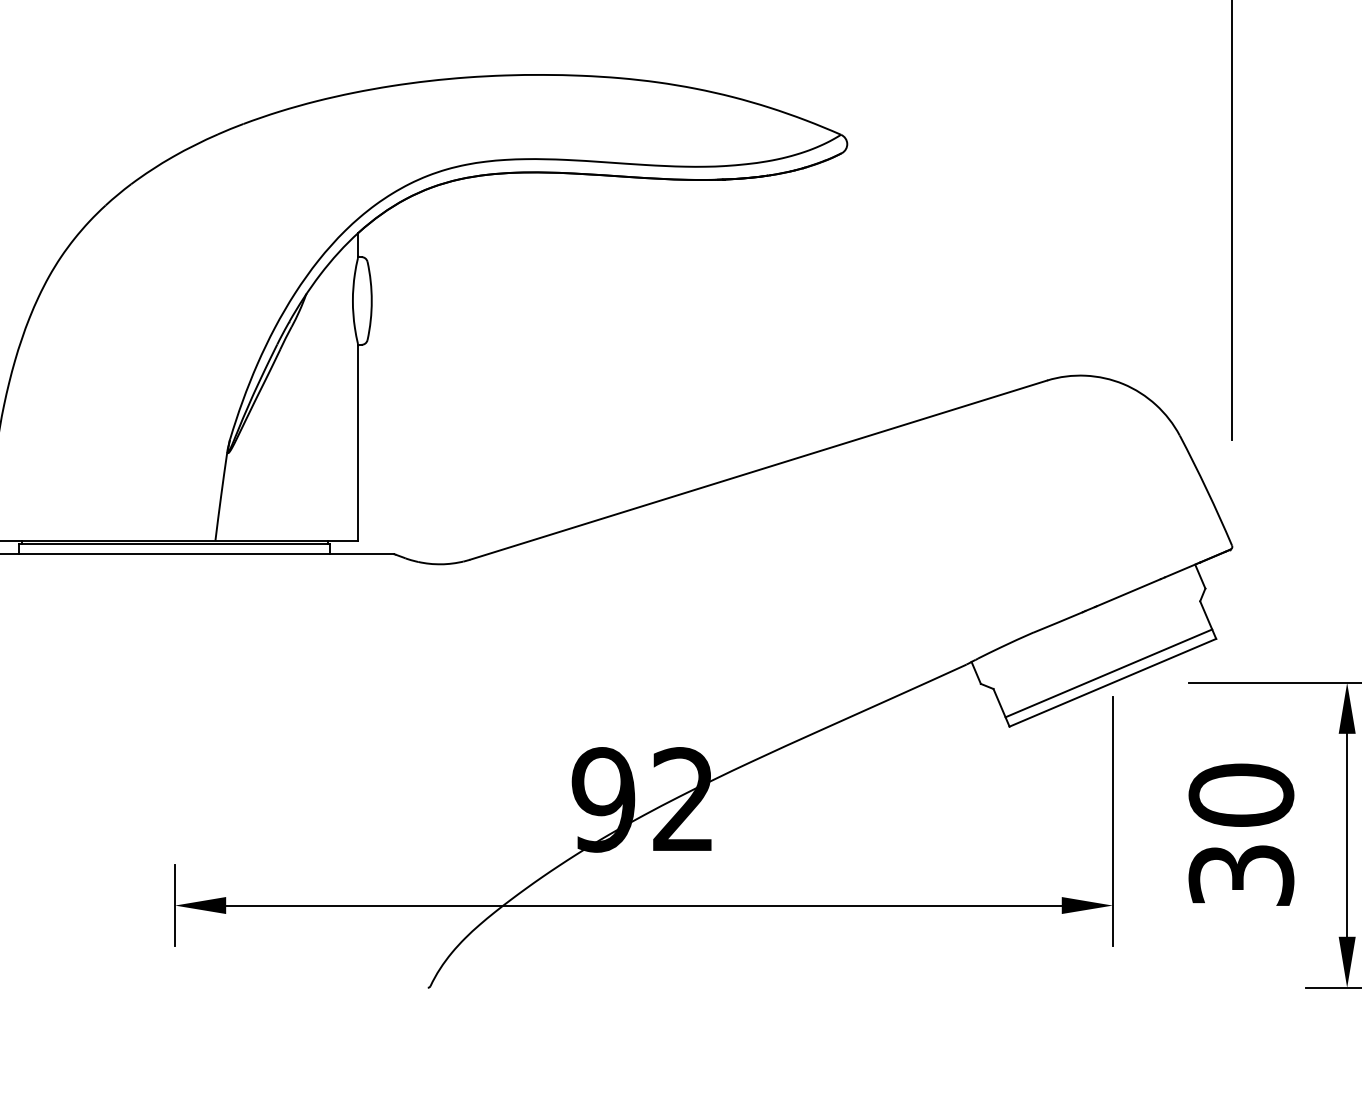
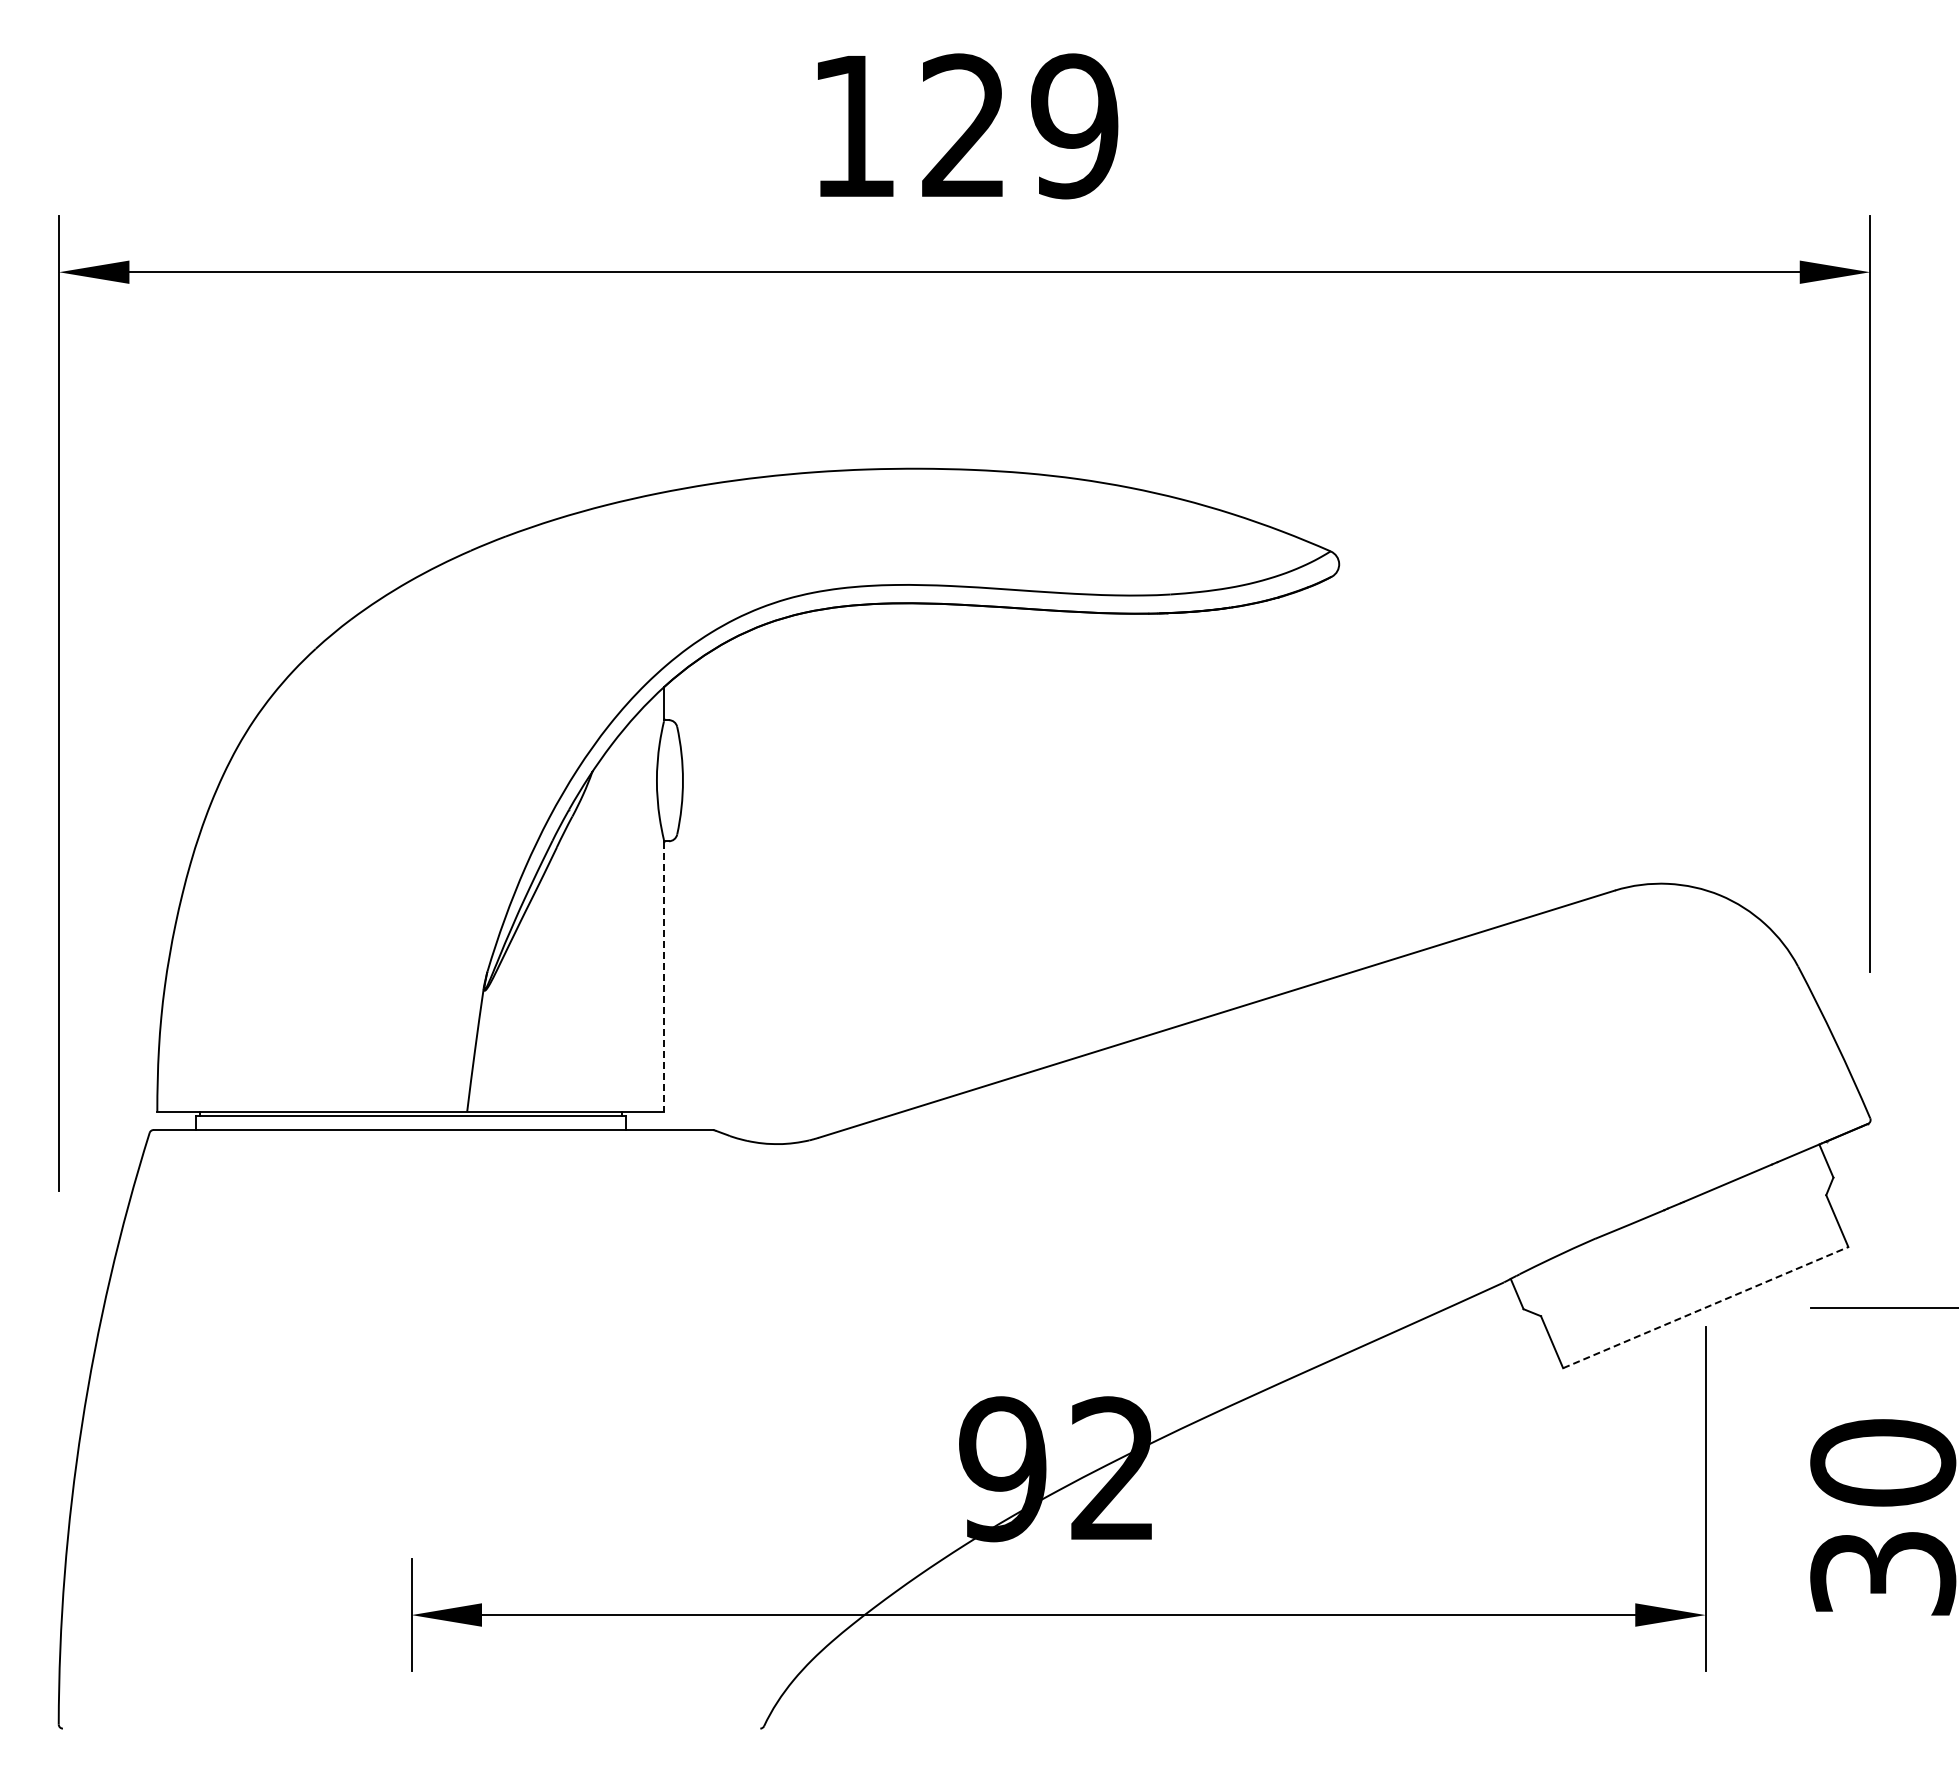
line: (358, 442) -> (664, 976), solid -> dashed
line: (1108, 673) -> (1699, 1294), removed
line: (1112, 682) -> (1705, 1307), solid -> dashed

